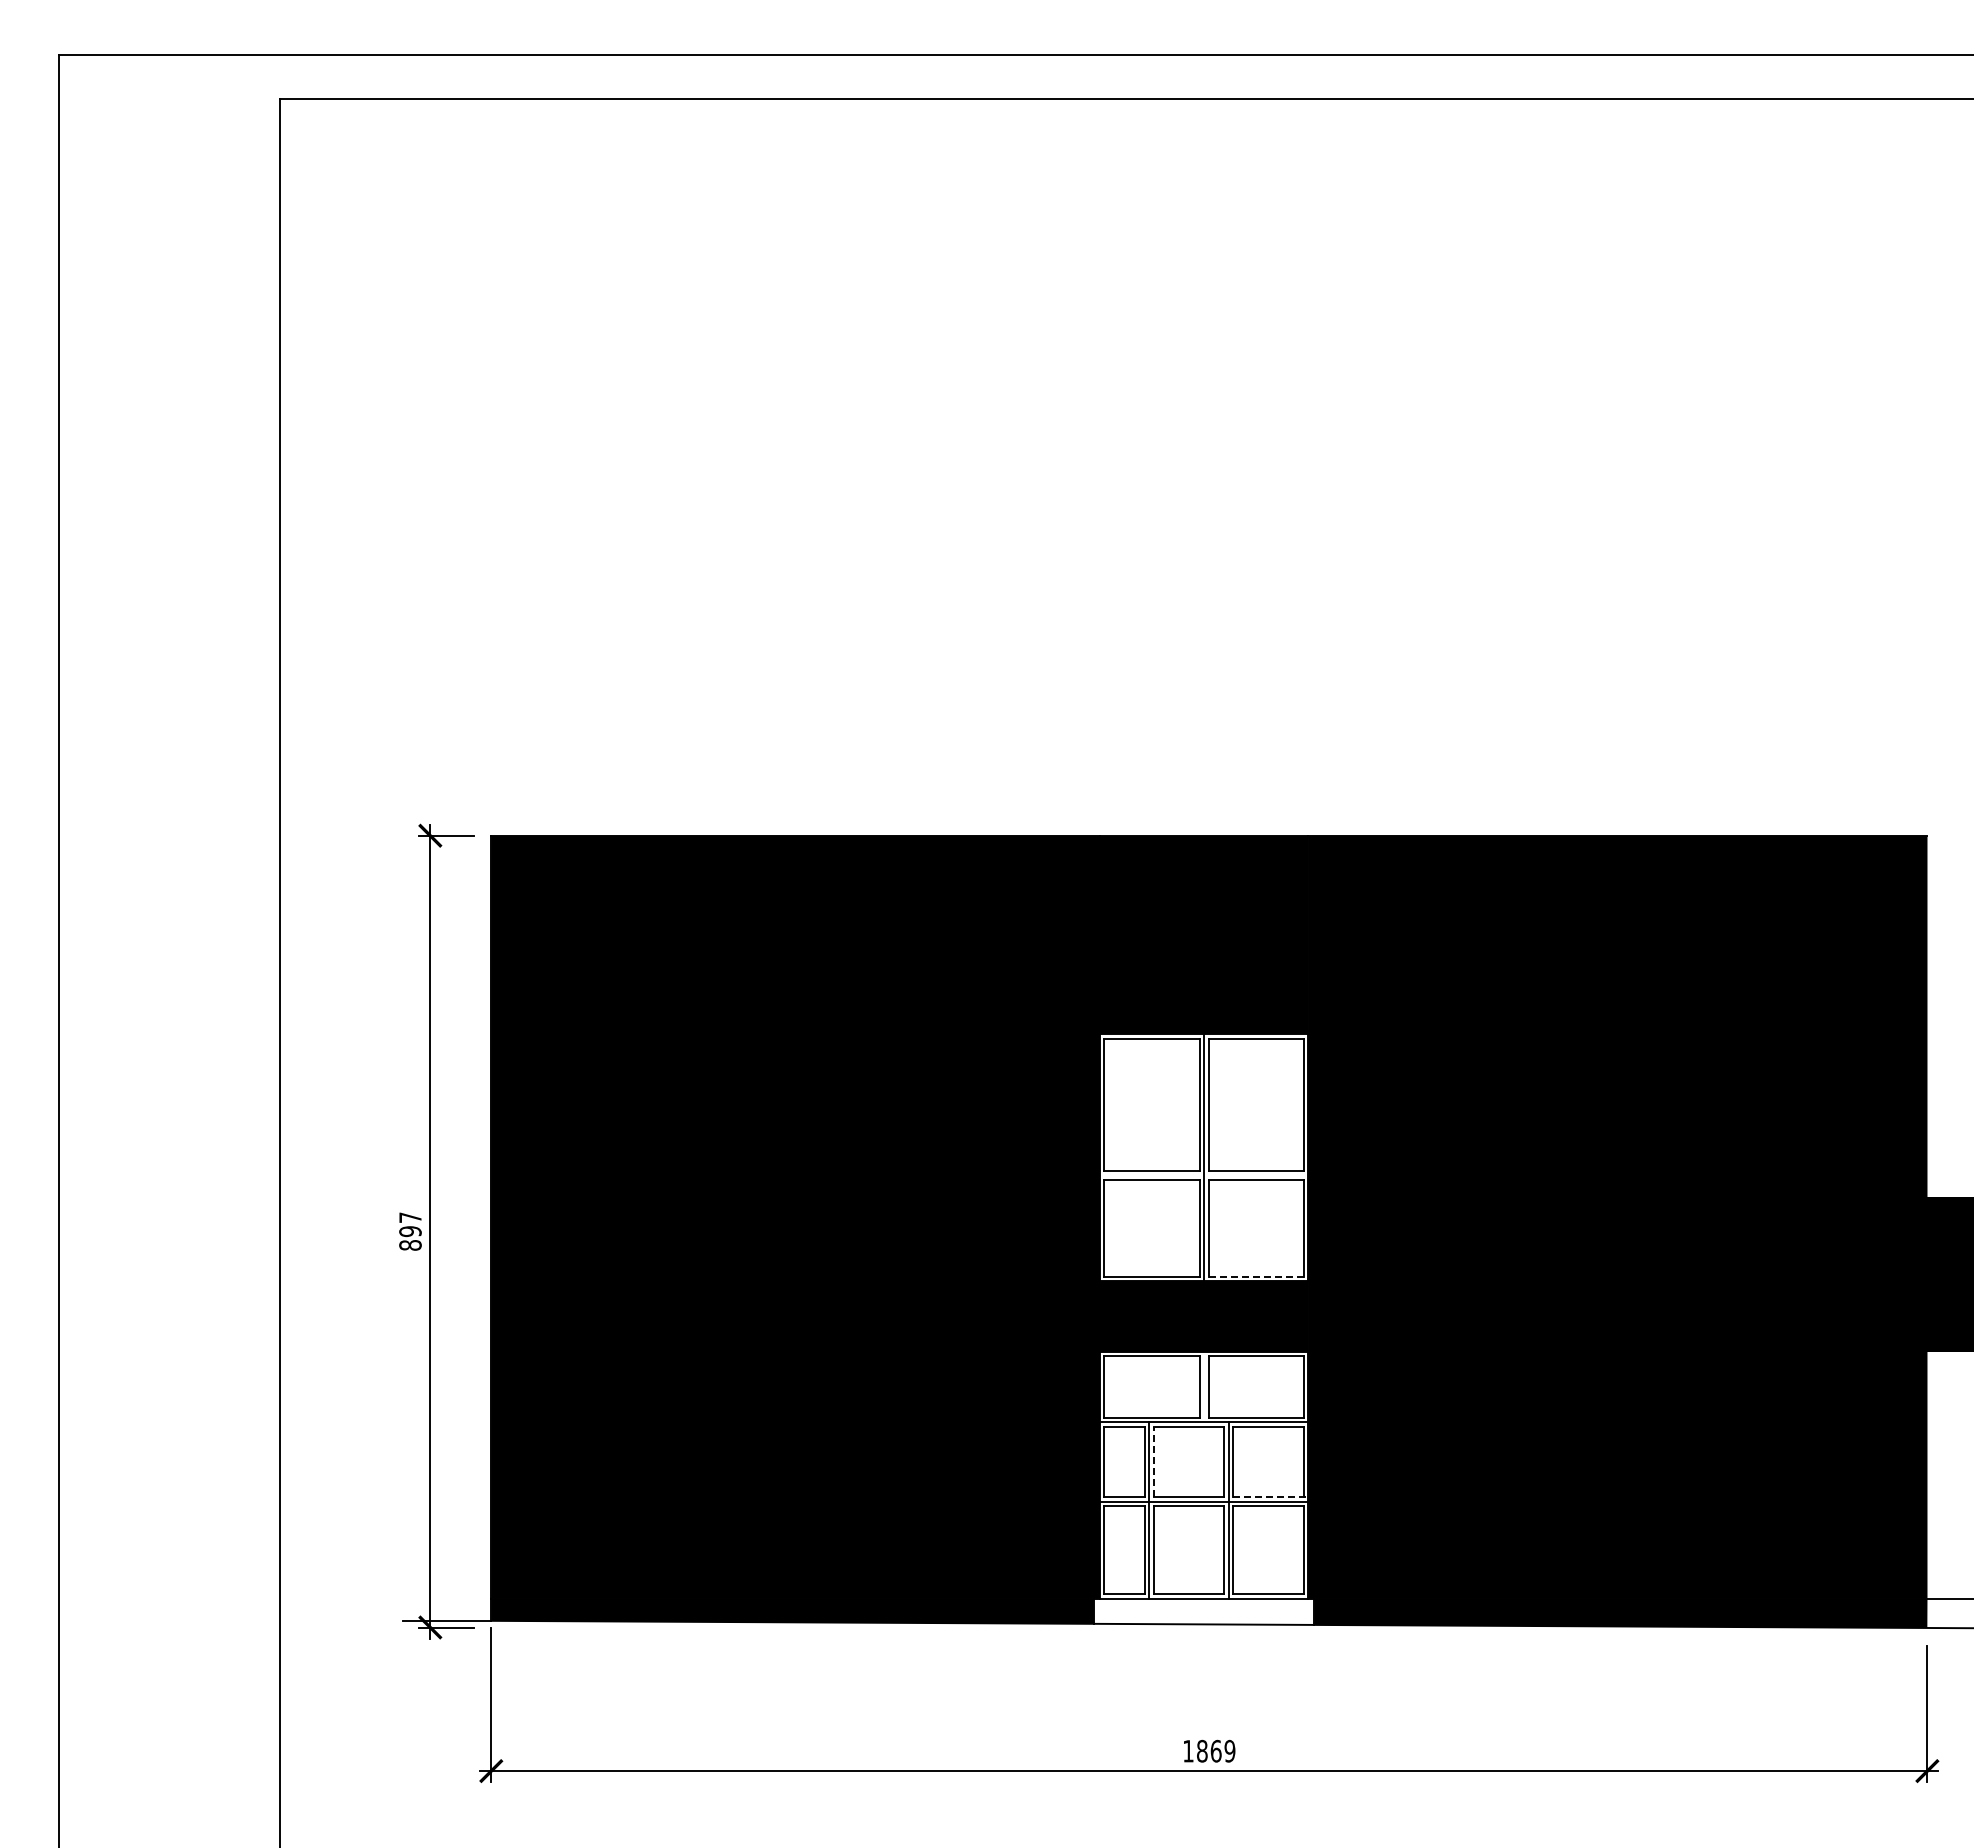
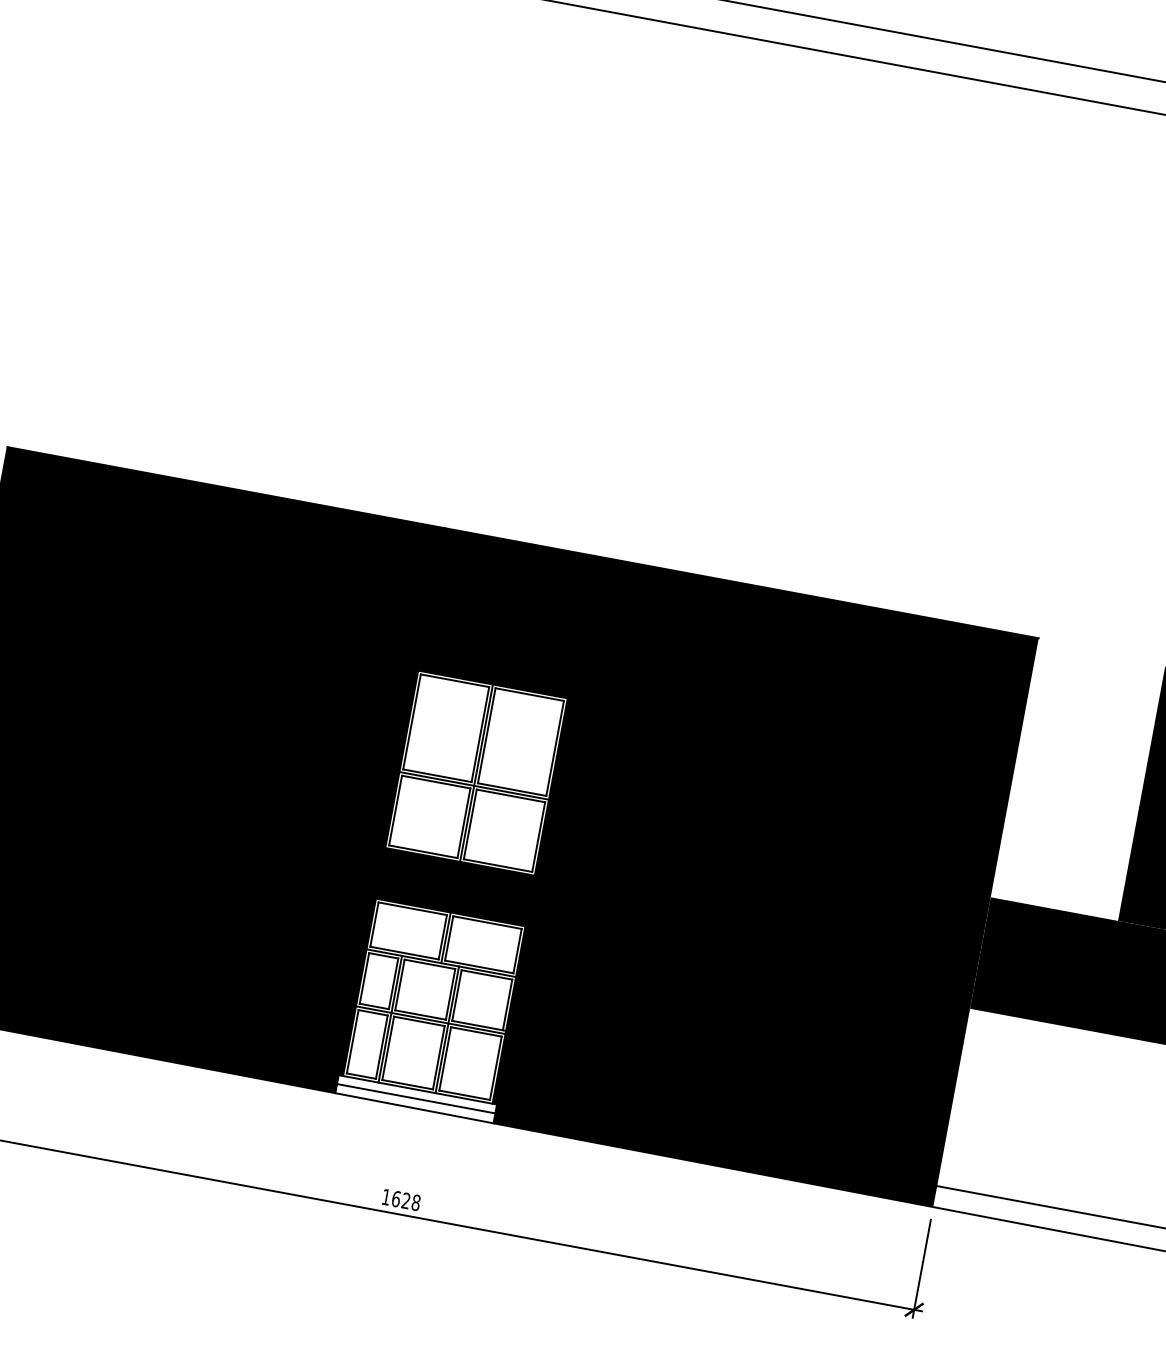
line: (1204, 1175) -> (474, 786), added
line: (1256, 1276) -> (498, 865), dashed -> solid
line: (1204, 1386) -> (446, 937), added
line: (1153, 1461) -> (399, 984), dashed -> solid
line: (1271, 1497) -> (479, 1026), dashed -> solid
line: (1203, 1611) -> (415, 1098), added
text: (1216, 1750) -> (406, 1200), 1869 -> 1628

